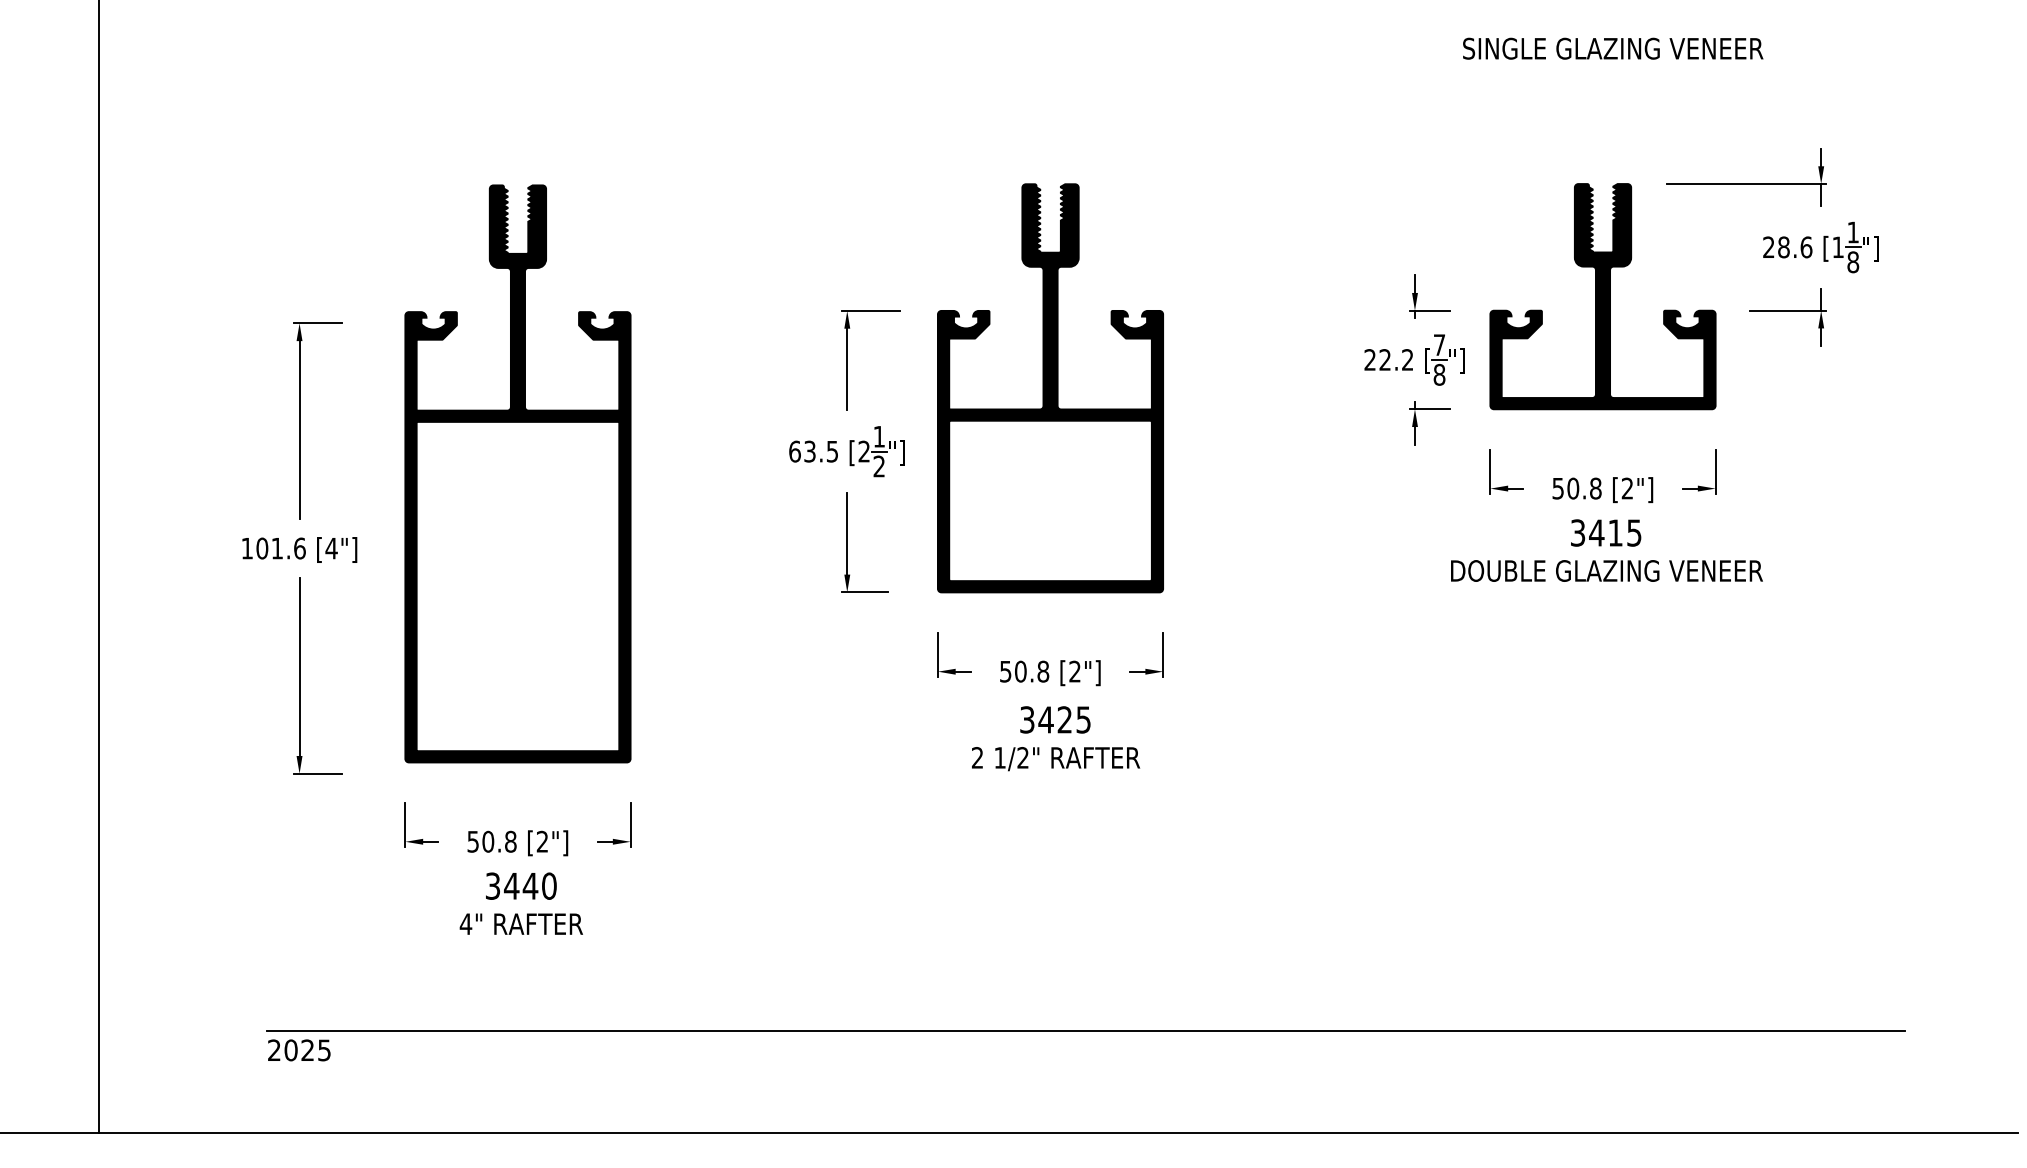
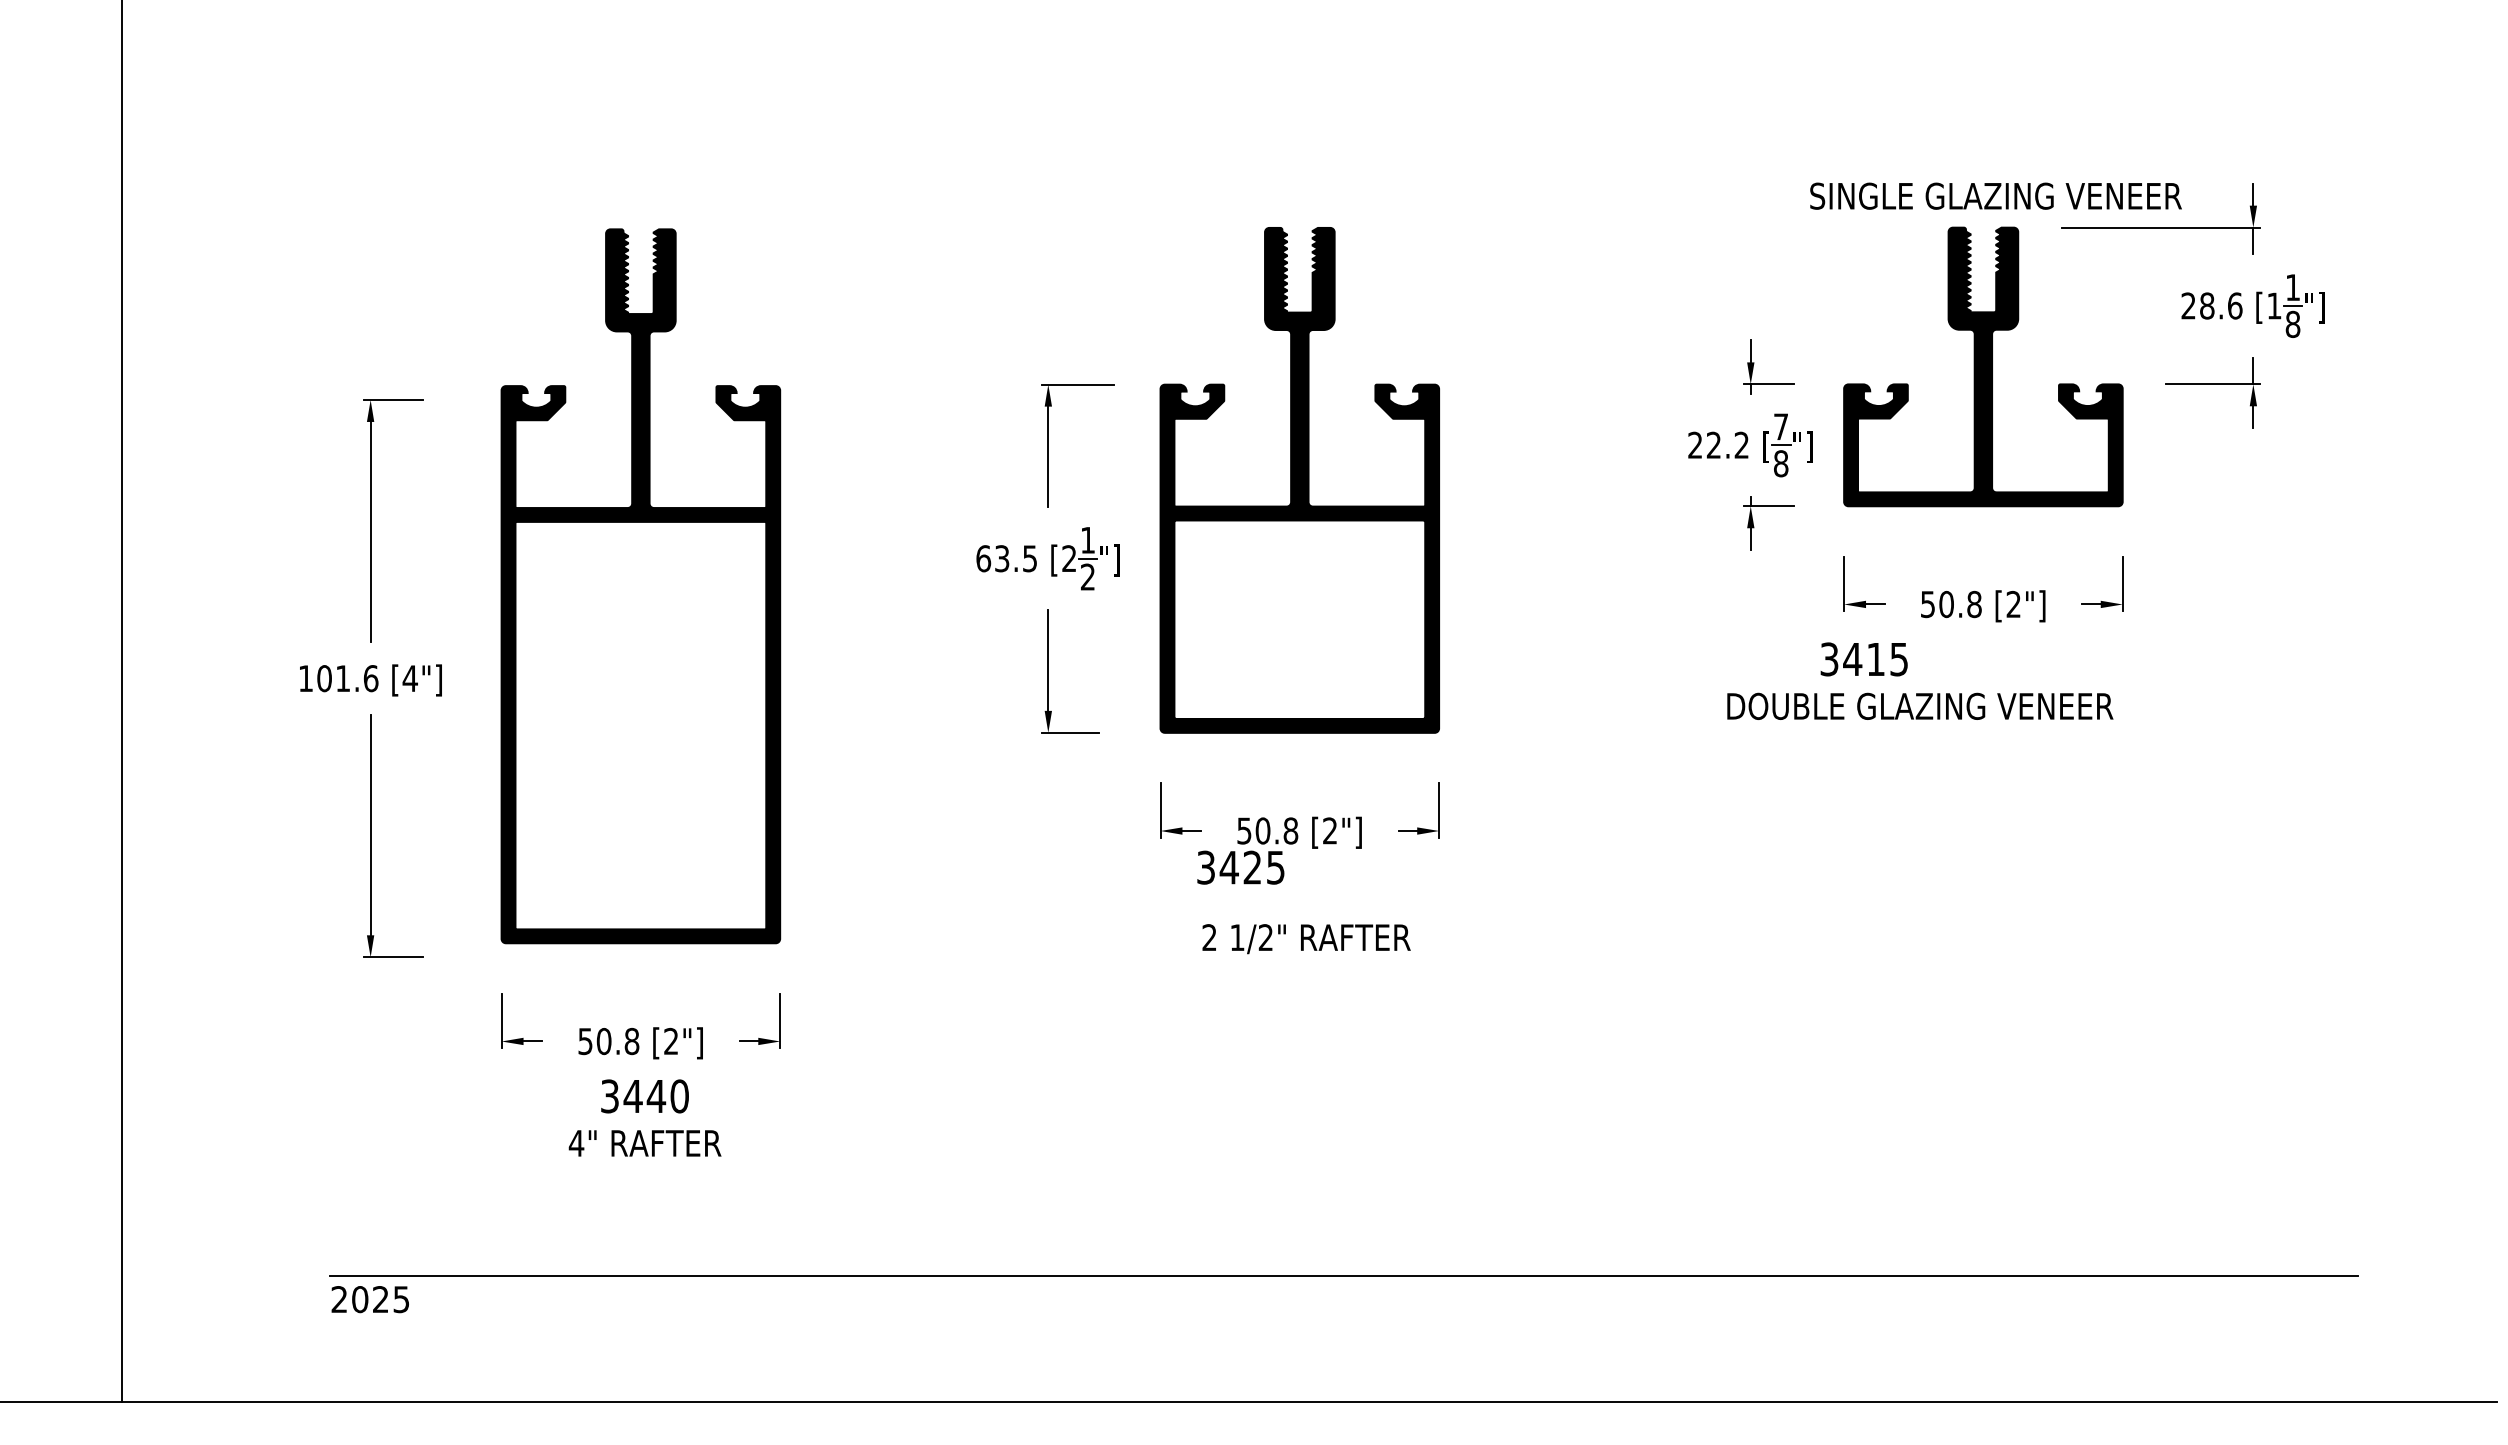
text: (1612, 48) -> (1995, 195), moved
text: (1605, 533) -> (1863, 659), moved
text: (1607, 570) -> (1920, 705), moved
text: (1055, 719) -> (1240, 867), moved

